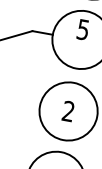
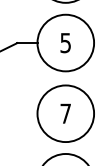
text: (82, 30) -> (65, 43), moved
text: (68, 111) -> (65, 113), 2 -> 7

